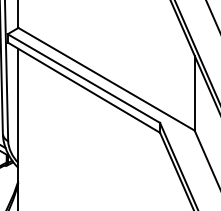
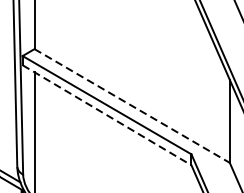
line: (106, 79) -> (132, 106), solid -> dashed
line: (83, 87) -> (106, 115), solid -> dashed

